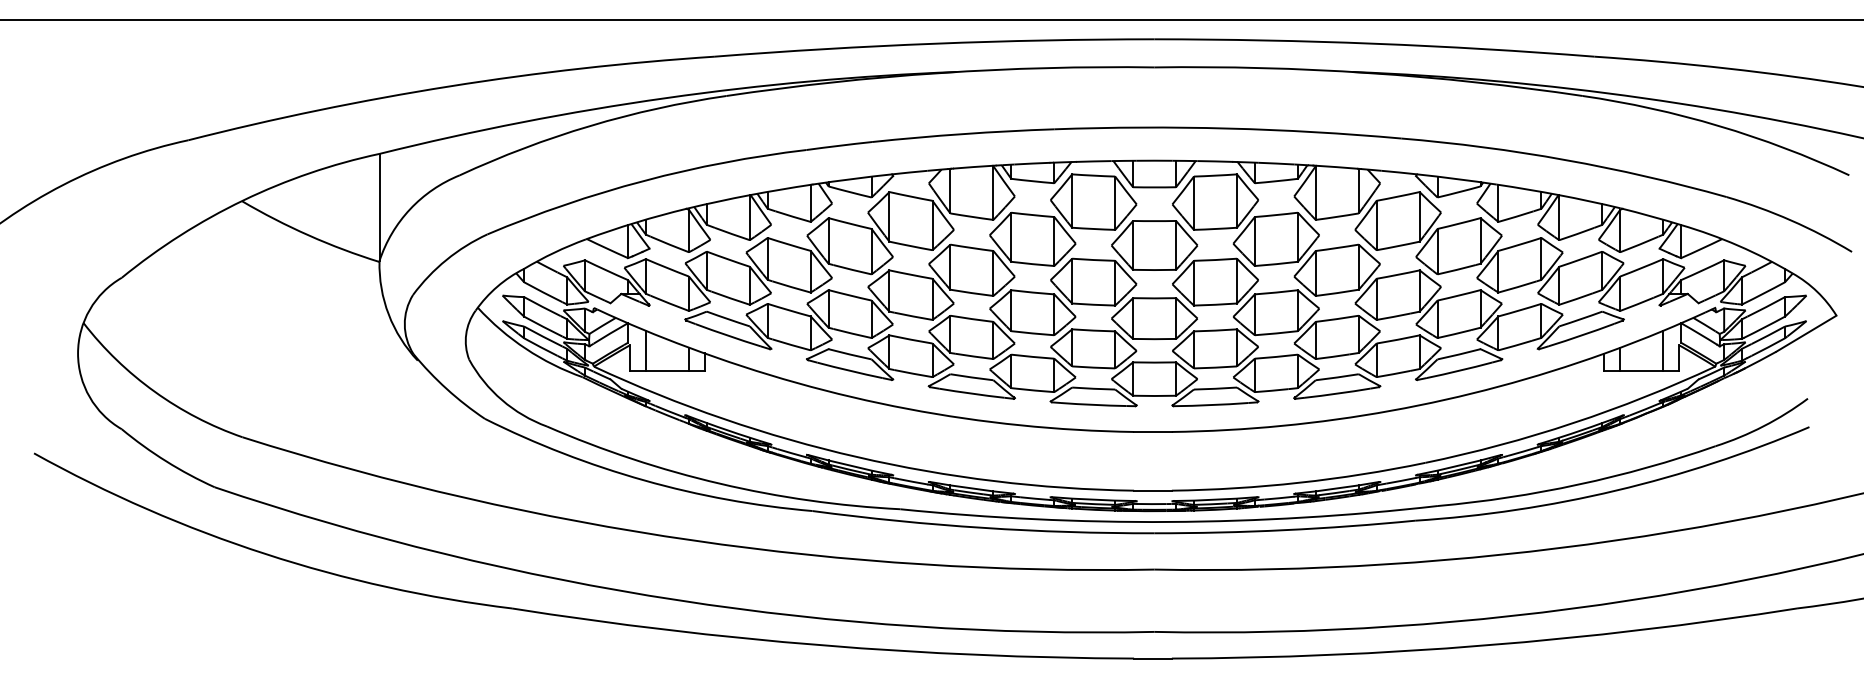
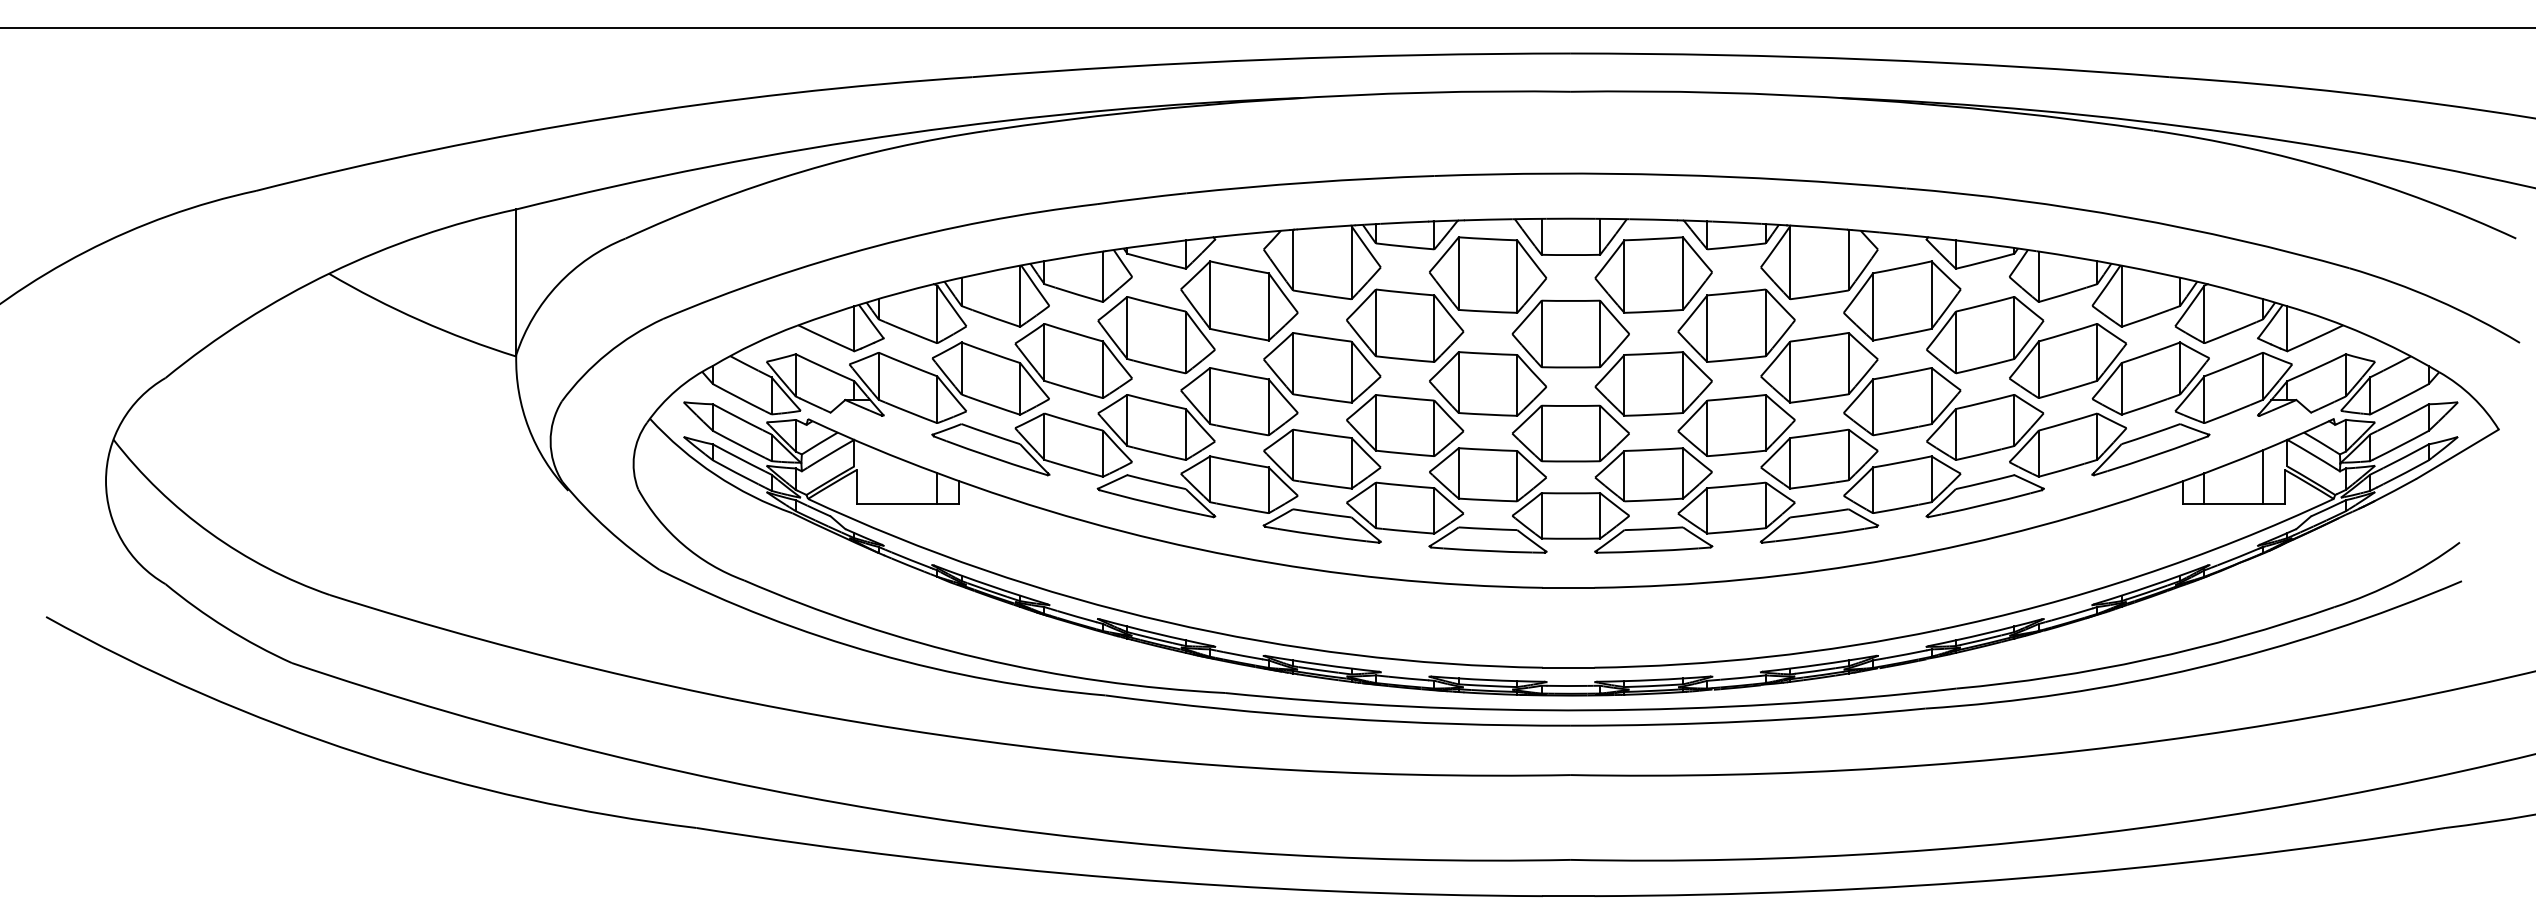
line: (645, 350) -> (878, 477), removed

